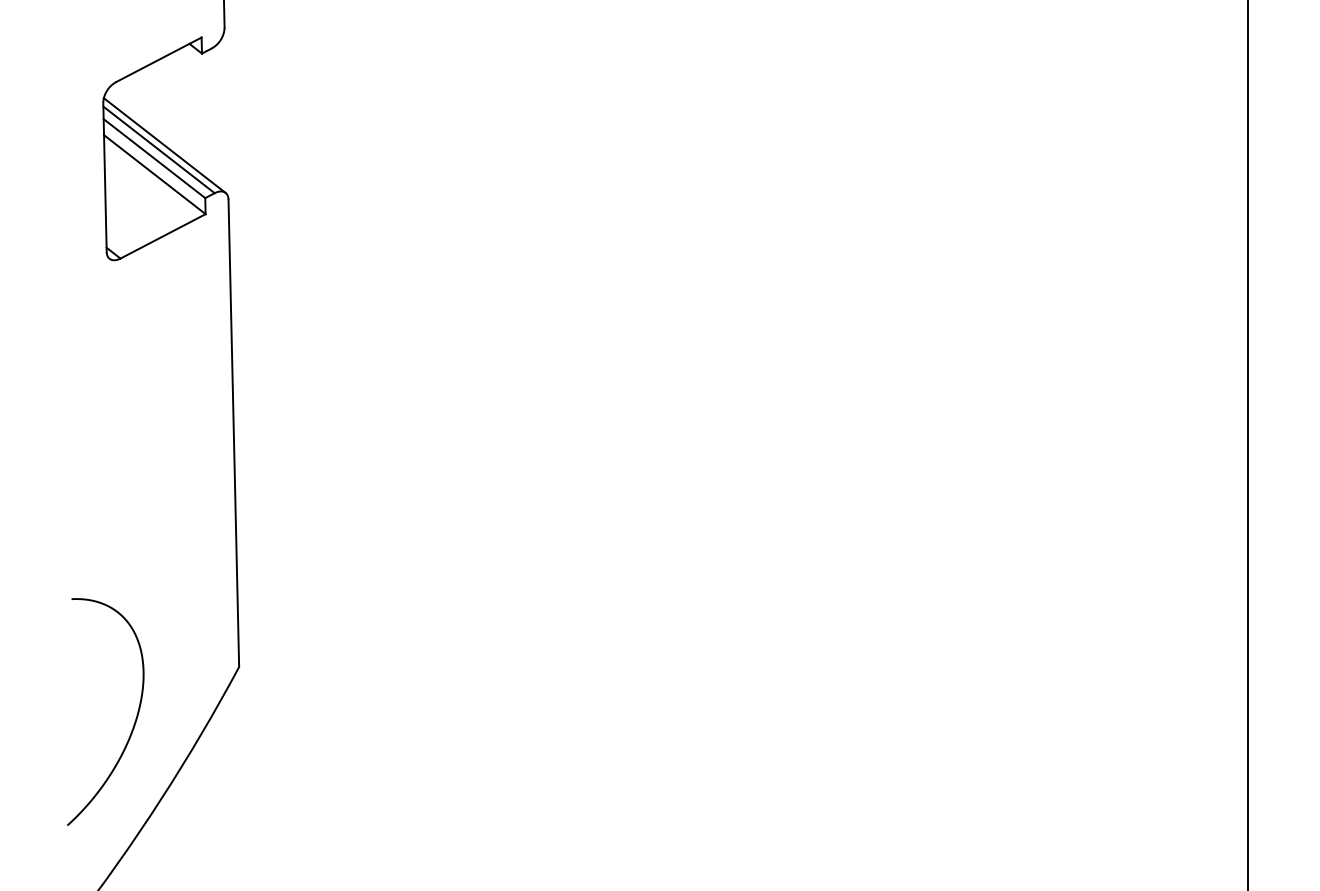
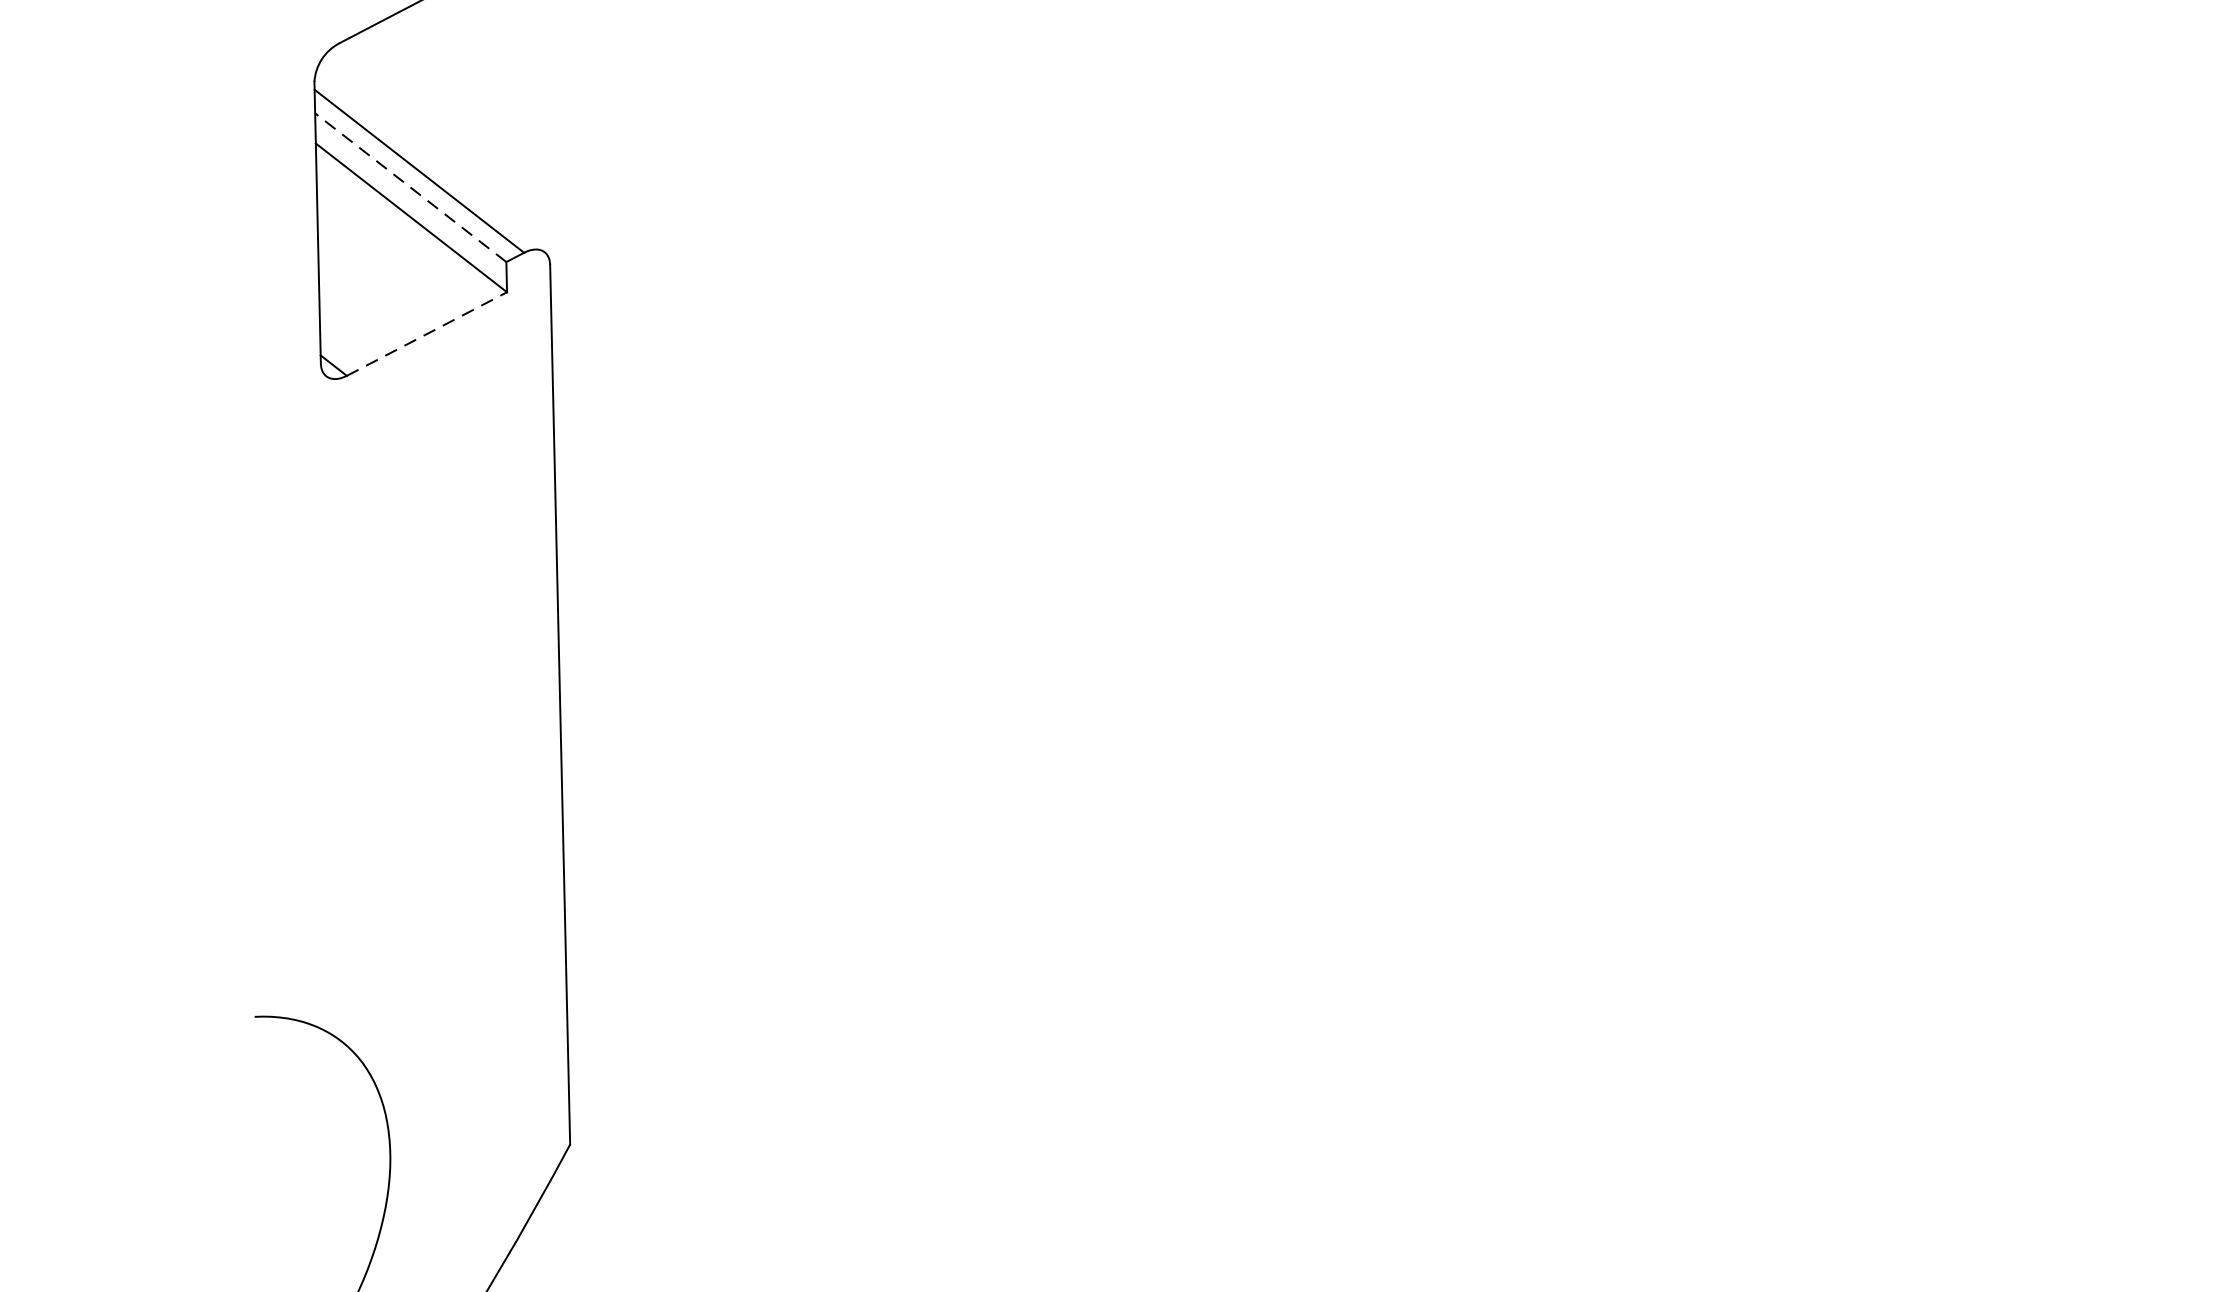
line: (164, 145) -> (429, 162), removed
line: (154, 158) -> (410, 187), solid -> dashed
line: (163, 236) -> (427, 334), solid -> dashed

